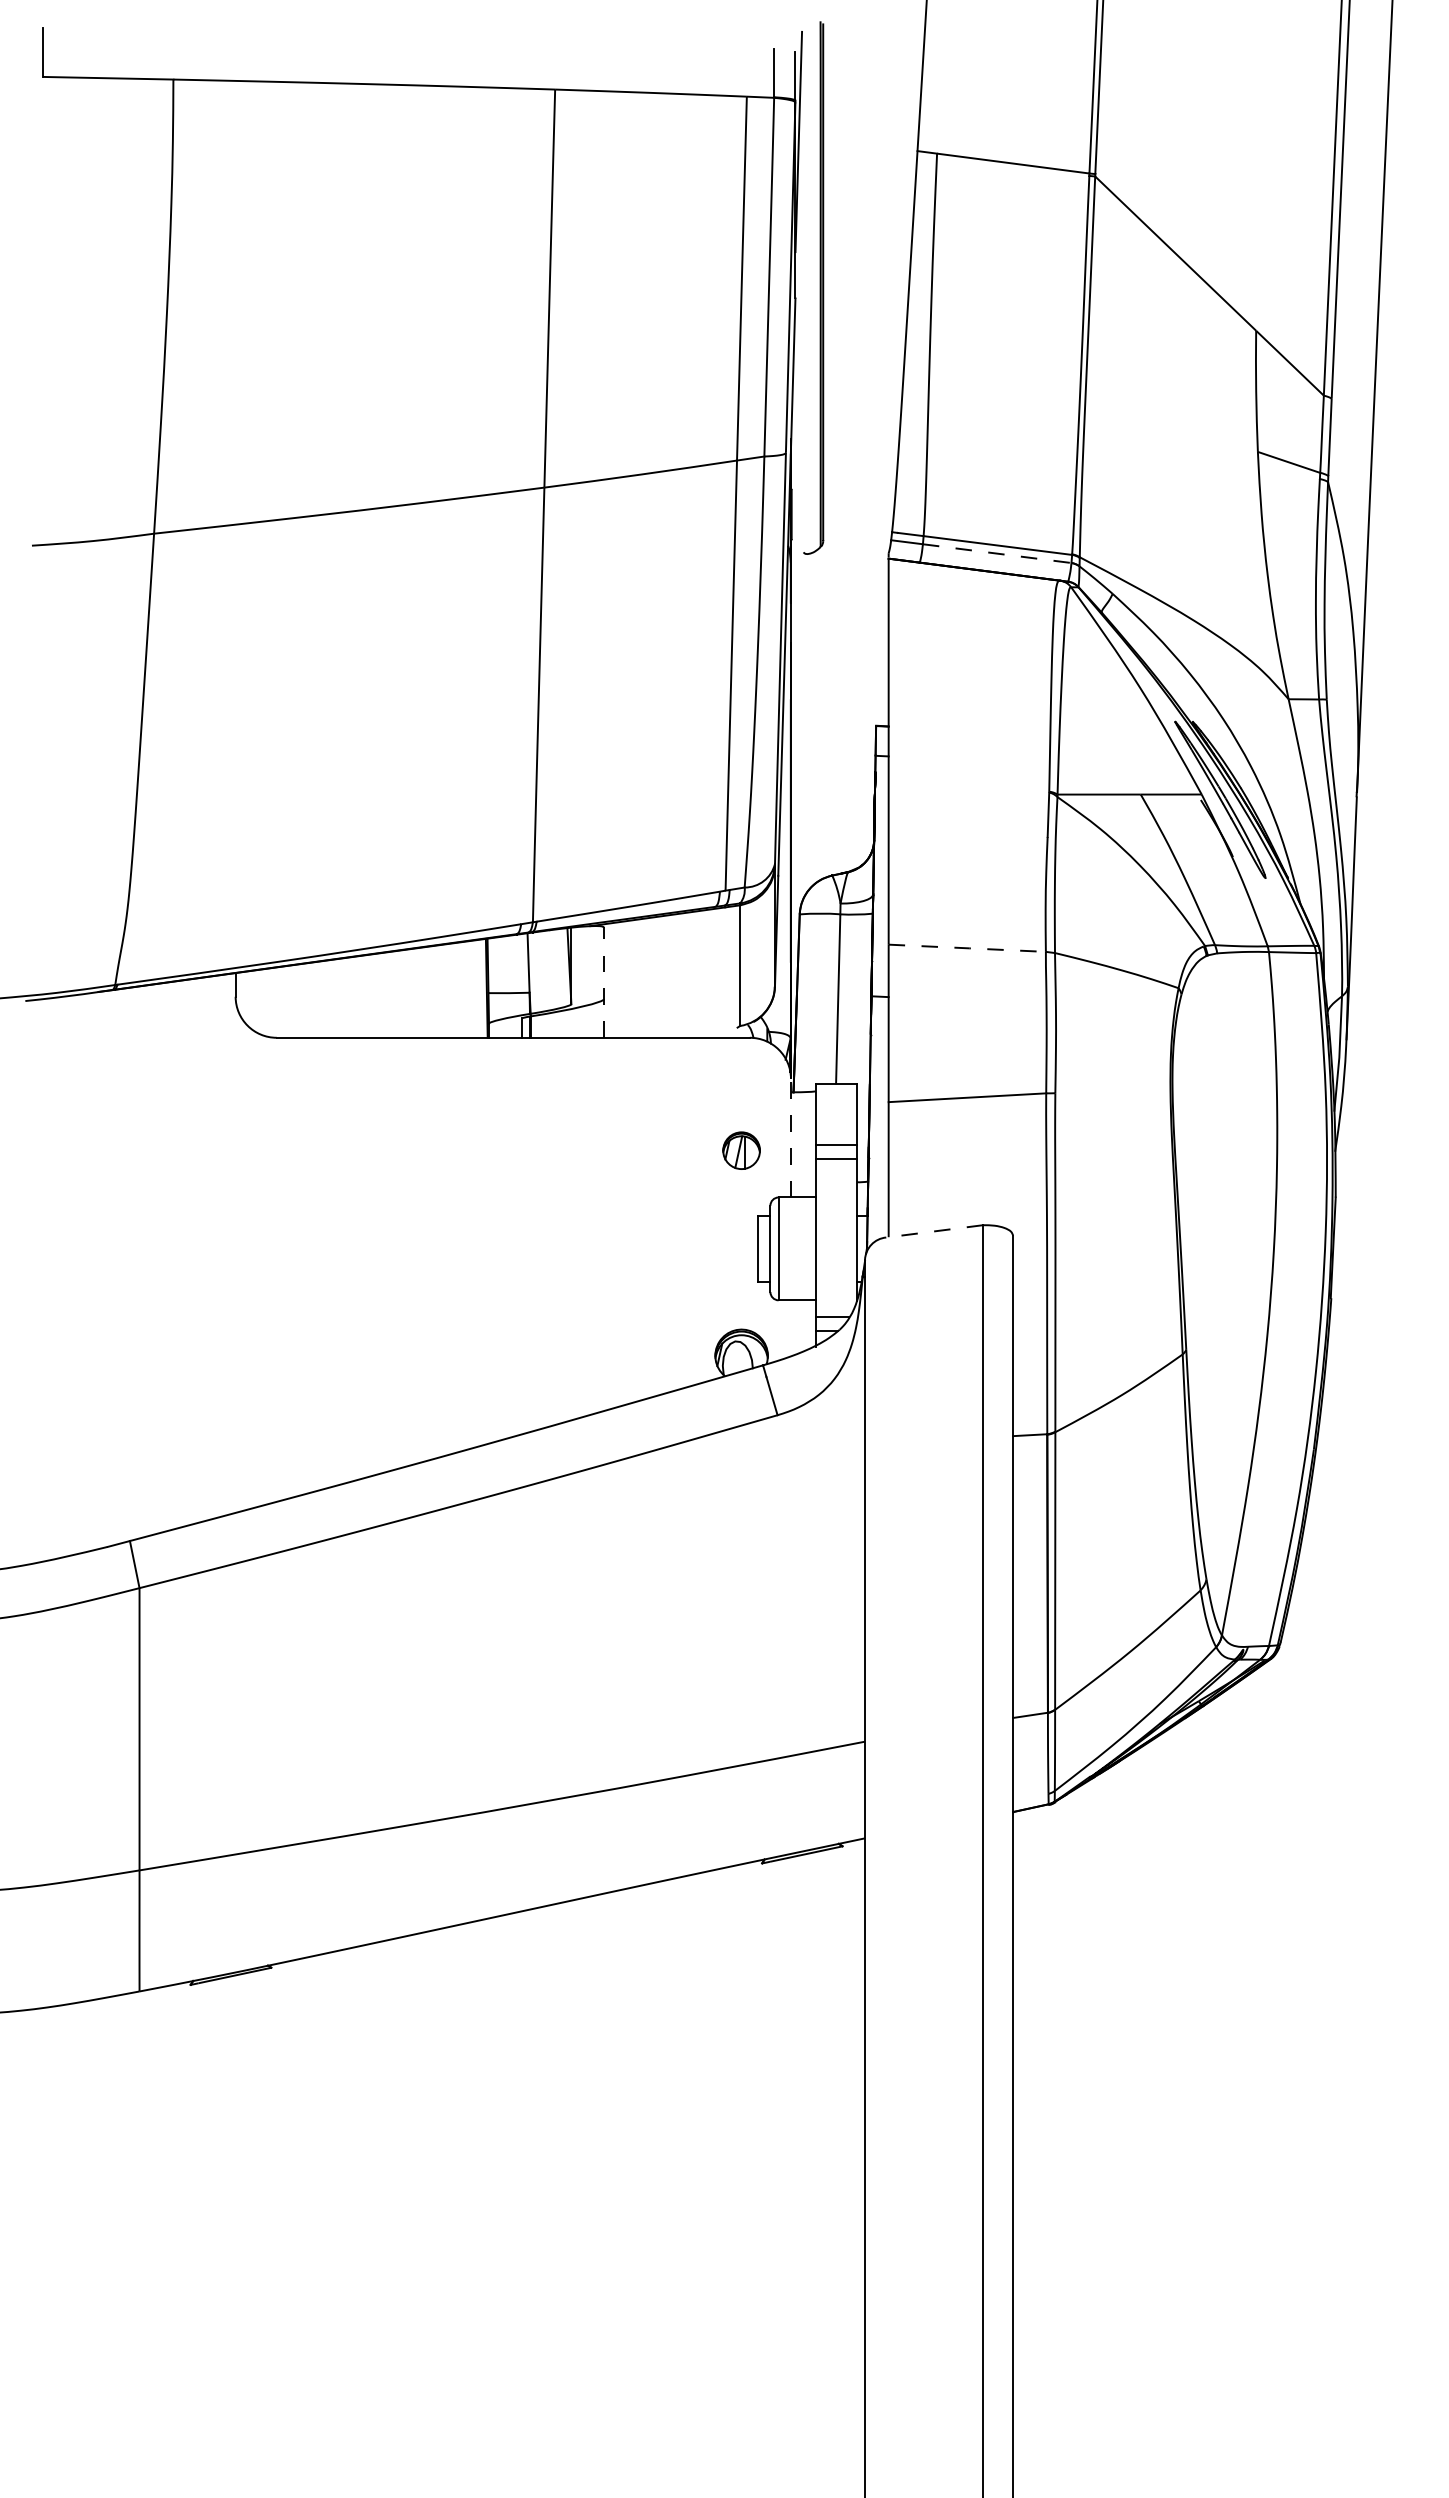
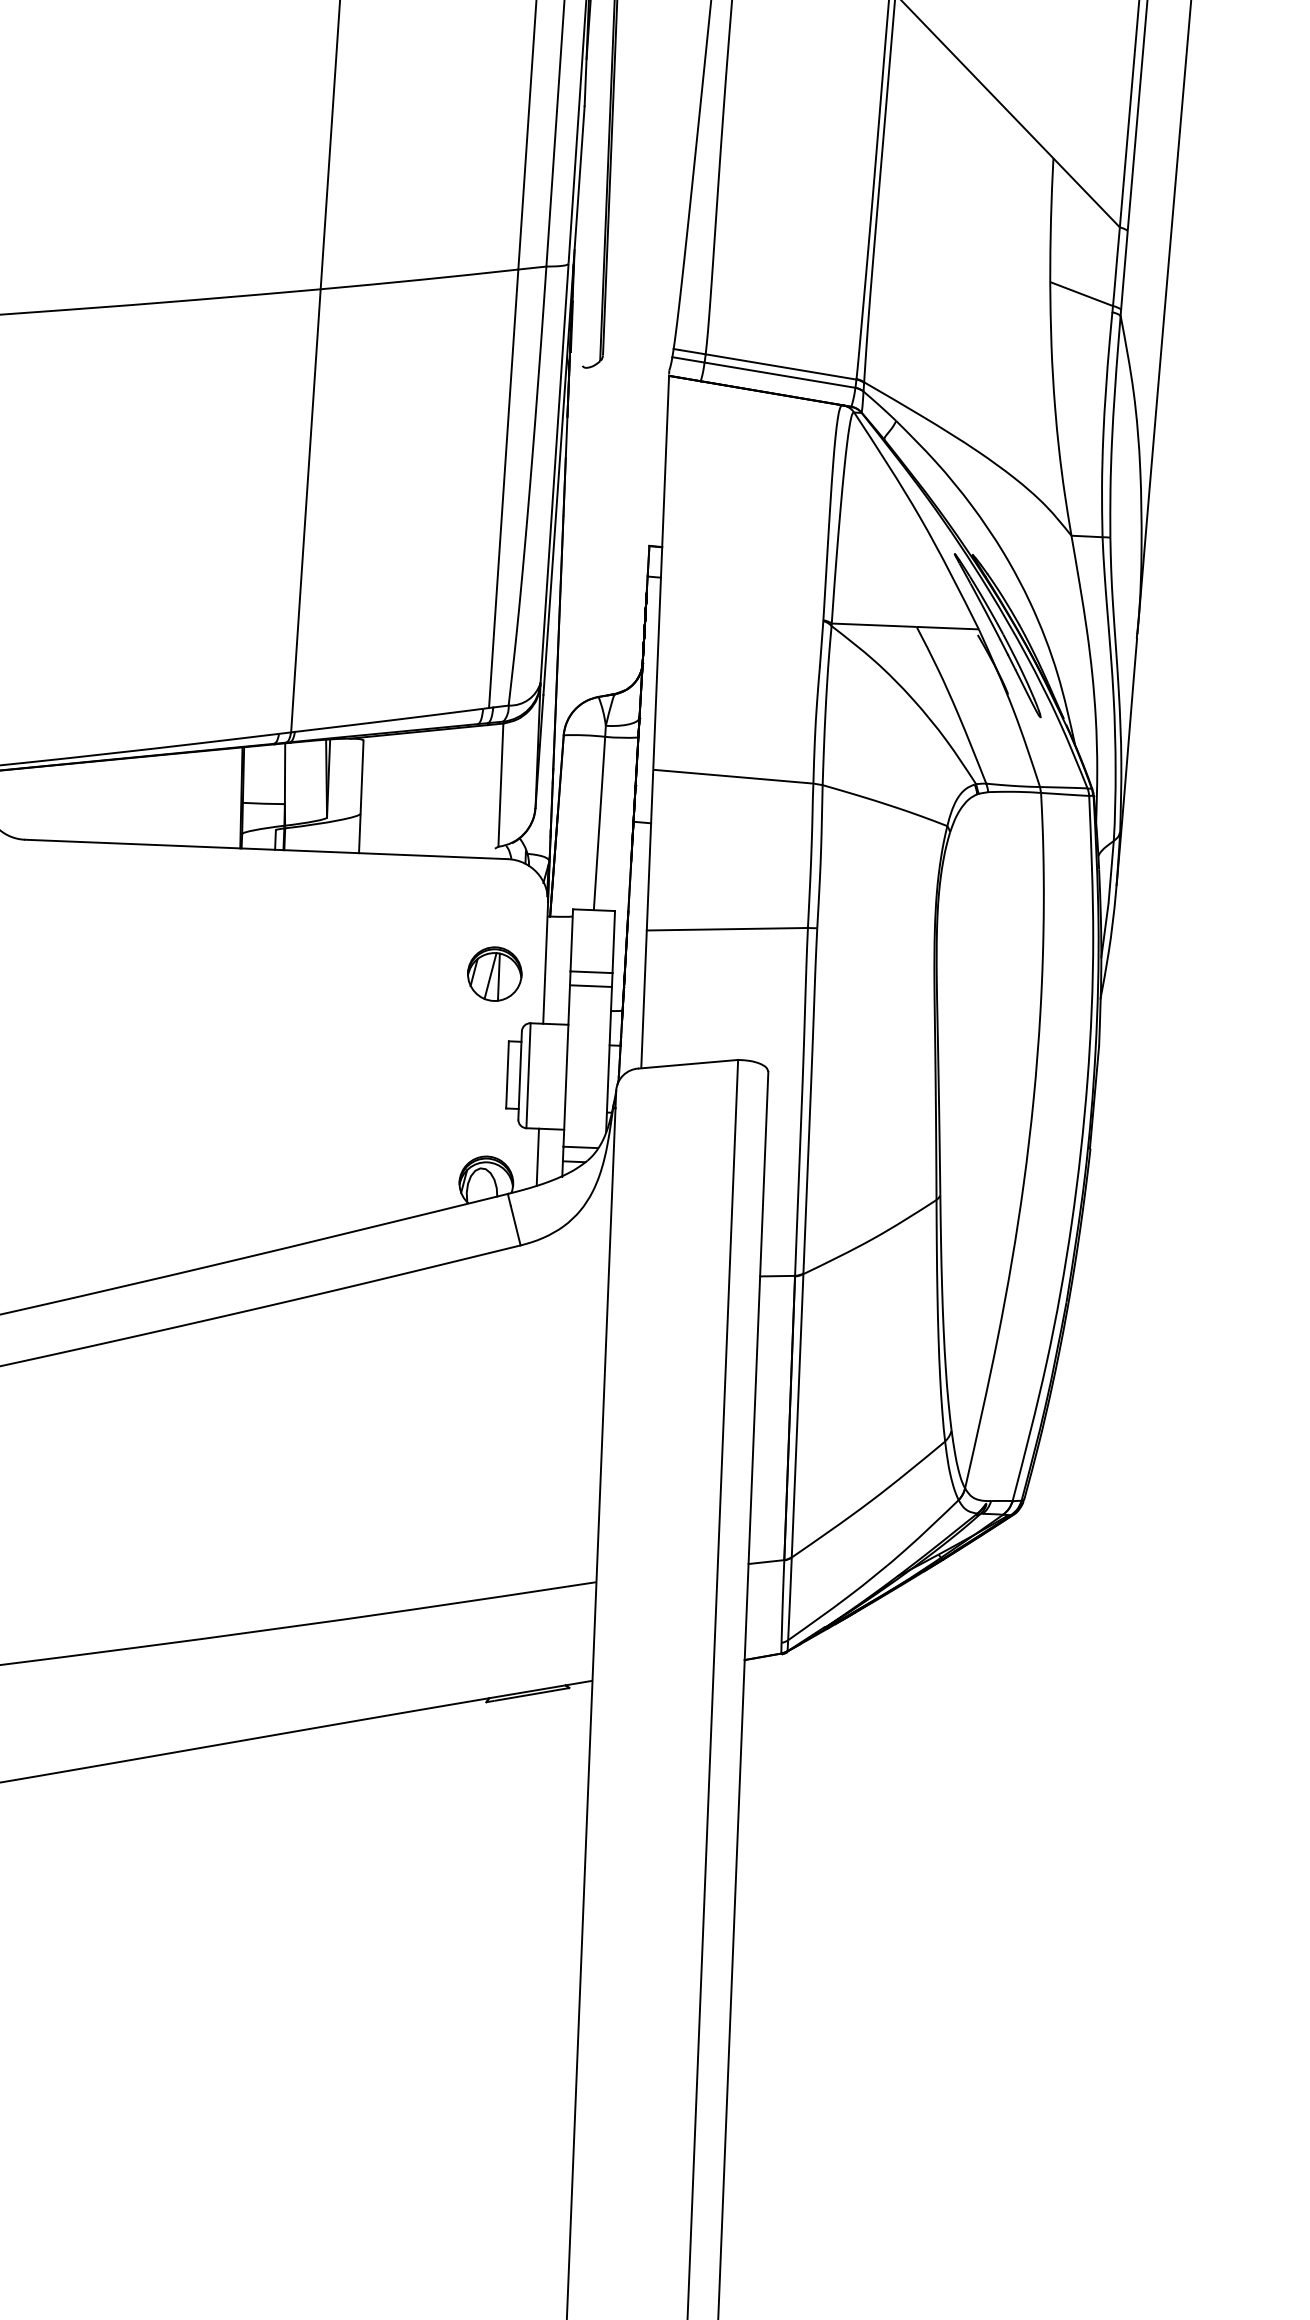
line: (997, 553) -> (780, 375), dashed -> solid
line: (968, 948) -> (734, 776), dashed -> solid
line: (604, 982) -> (361, 796), dashed -> solid
line: (790, 1137) -> (545, 962), dashed -> solid
part: (741, 1150) -> (494, 973), size x1.43
line: (934, 1231) -> (688, 1064), dashed -> solid
line: (790, 1328) -> (537, 1157), added

